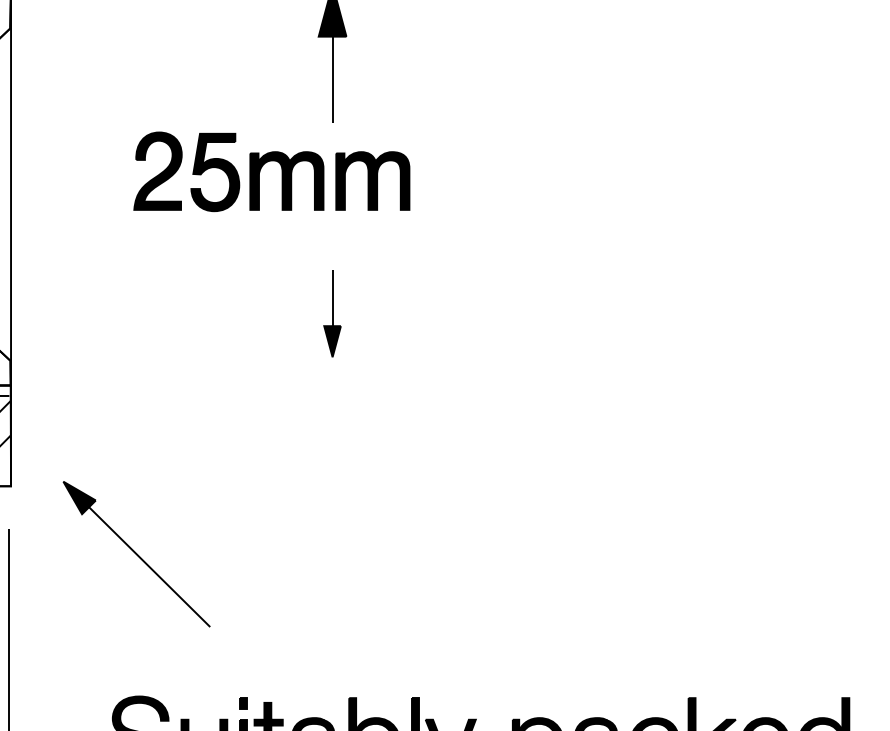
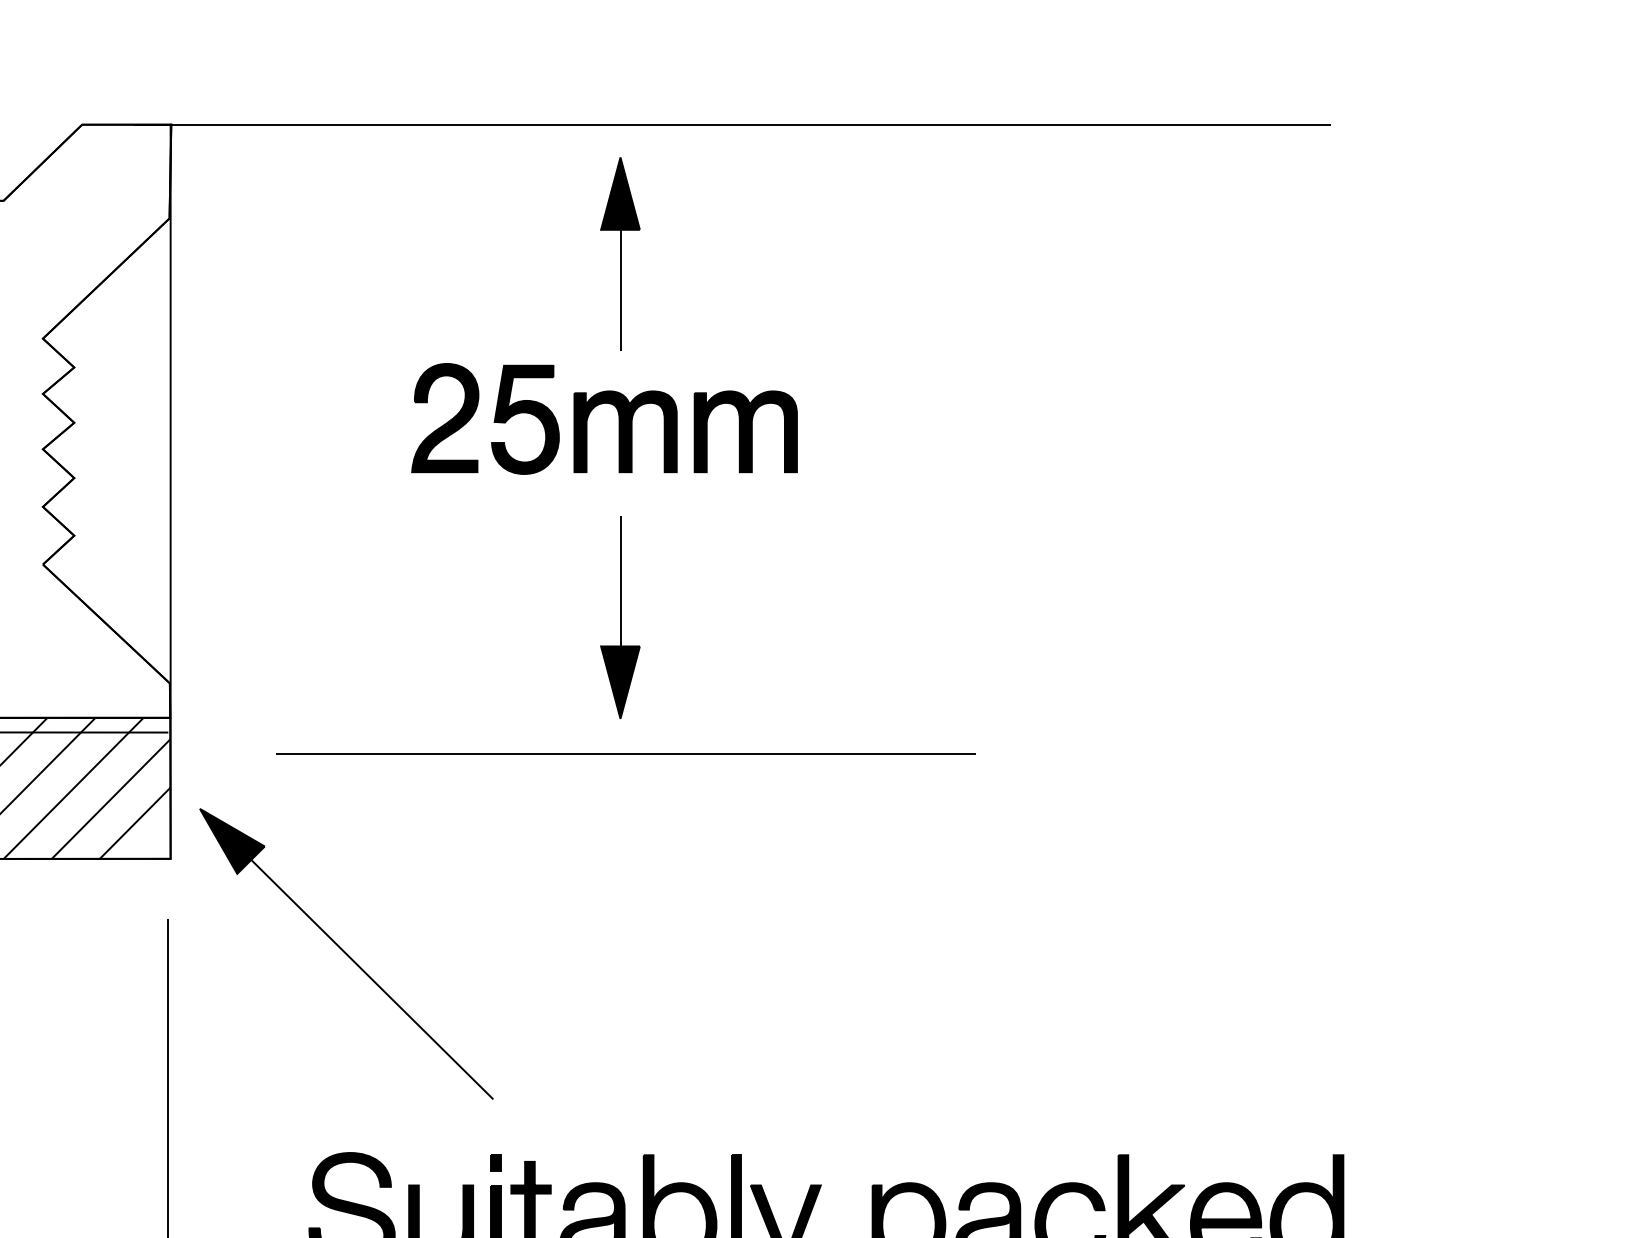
part: (281, 171) -> (618, 418), moved
part: (332, 313) -> (620, 617), size x1.67
line: (336, 410) -> (625, 753), added
part: (136, 553) -> (346, 953), size x1.43

